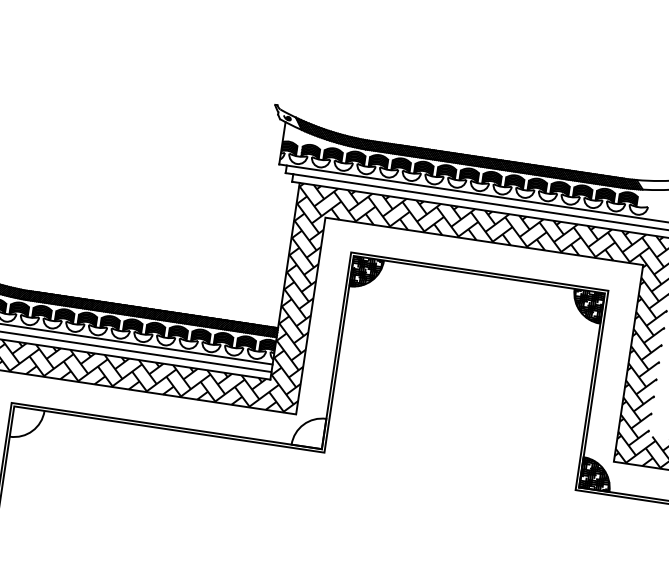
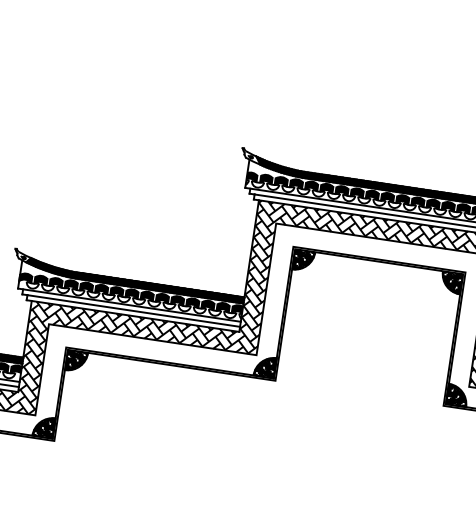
hatch: (27, 422) -> (76, 360), added
hatch: (308, 432) -> (264, 367), added

